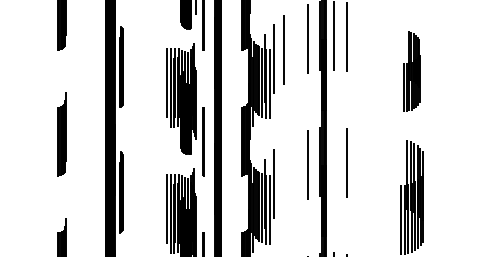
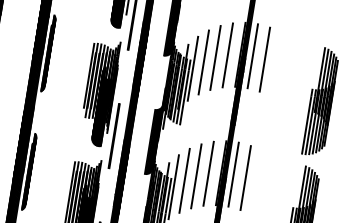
line: (295, 43) -> (215, 57), added
part: (411, 71) -> (320, 101), size x1.43
line: (333, 161) -> (233, 174), added
line: (295, 169) -> (196, 176), added
line: (283, 176) -> (184, 181), added

